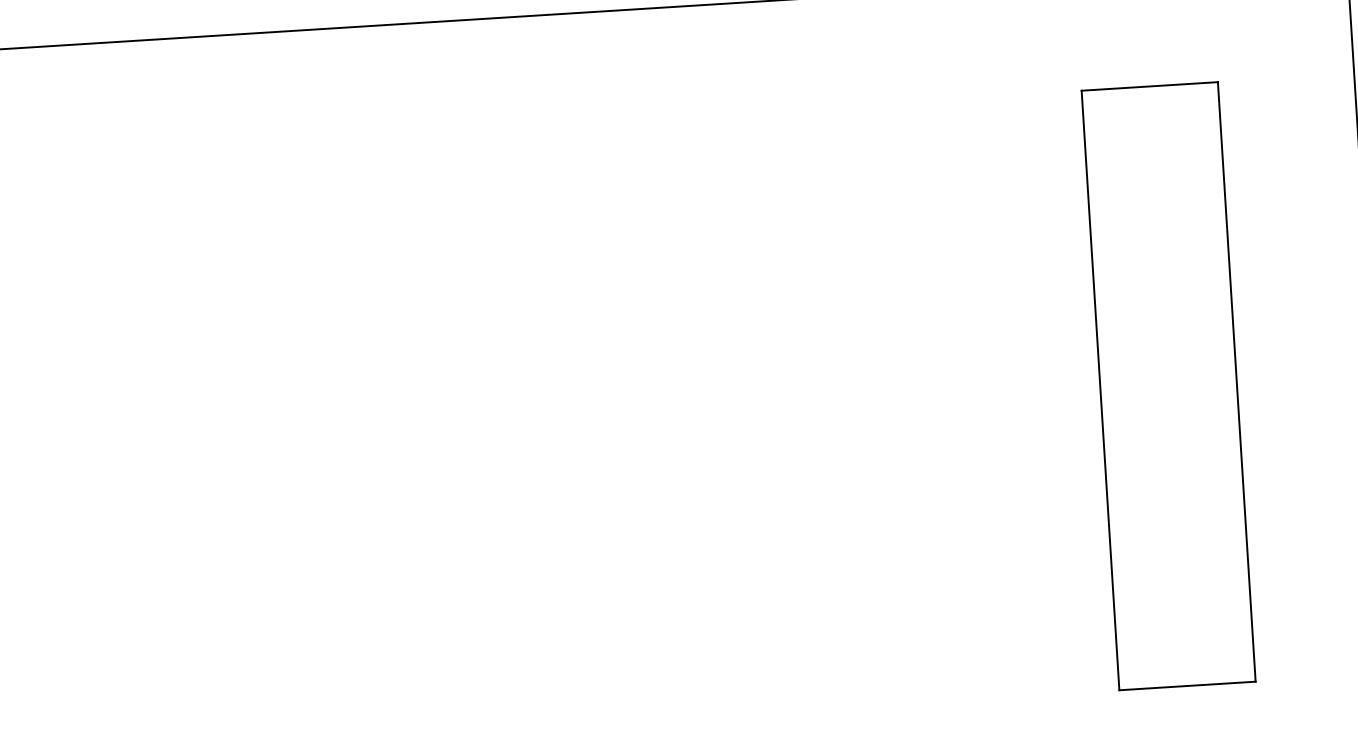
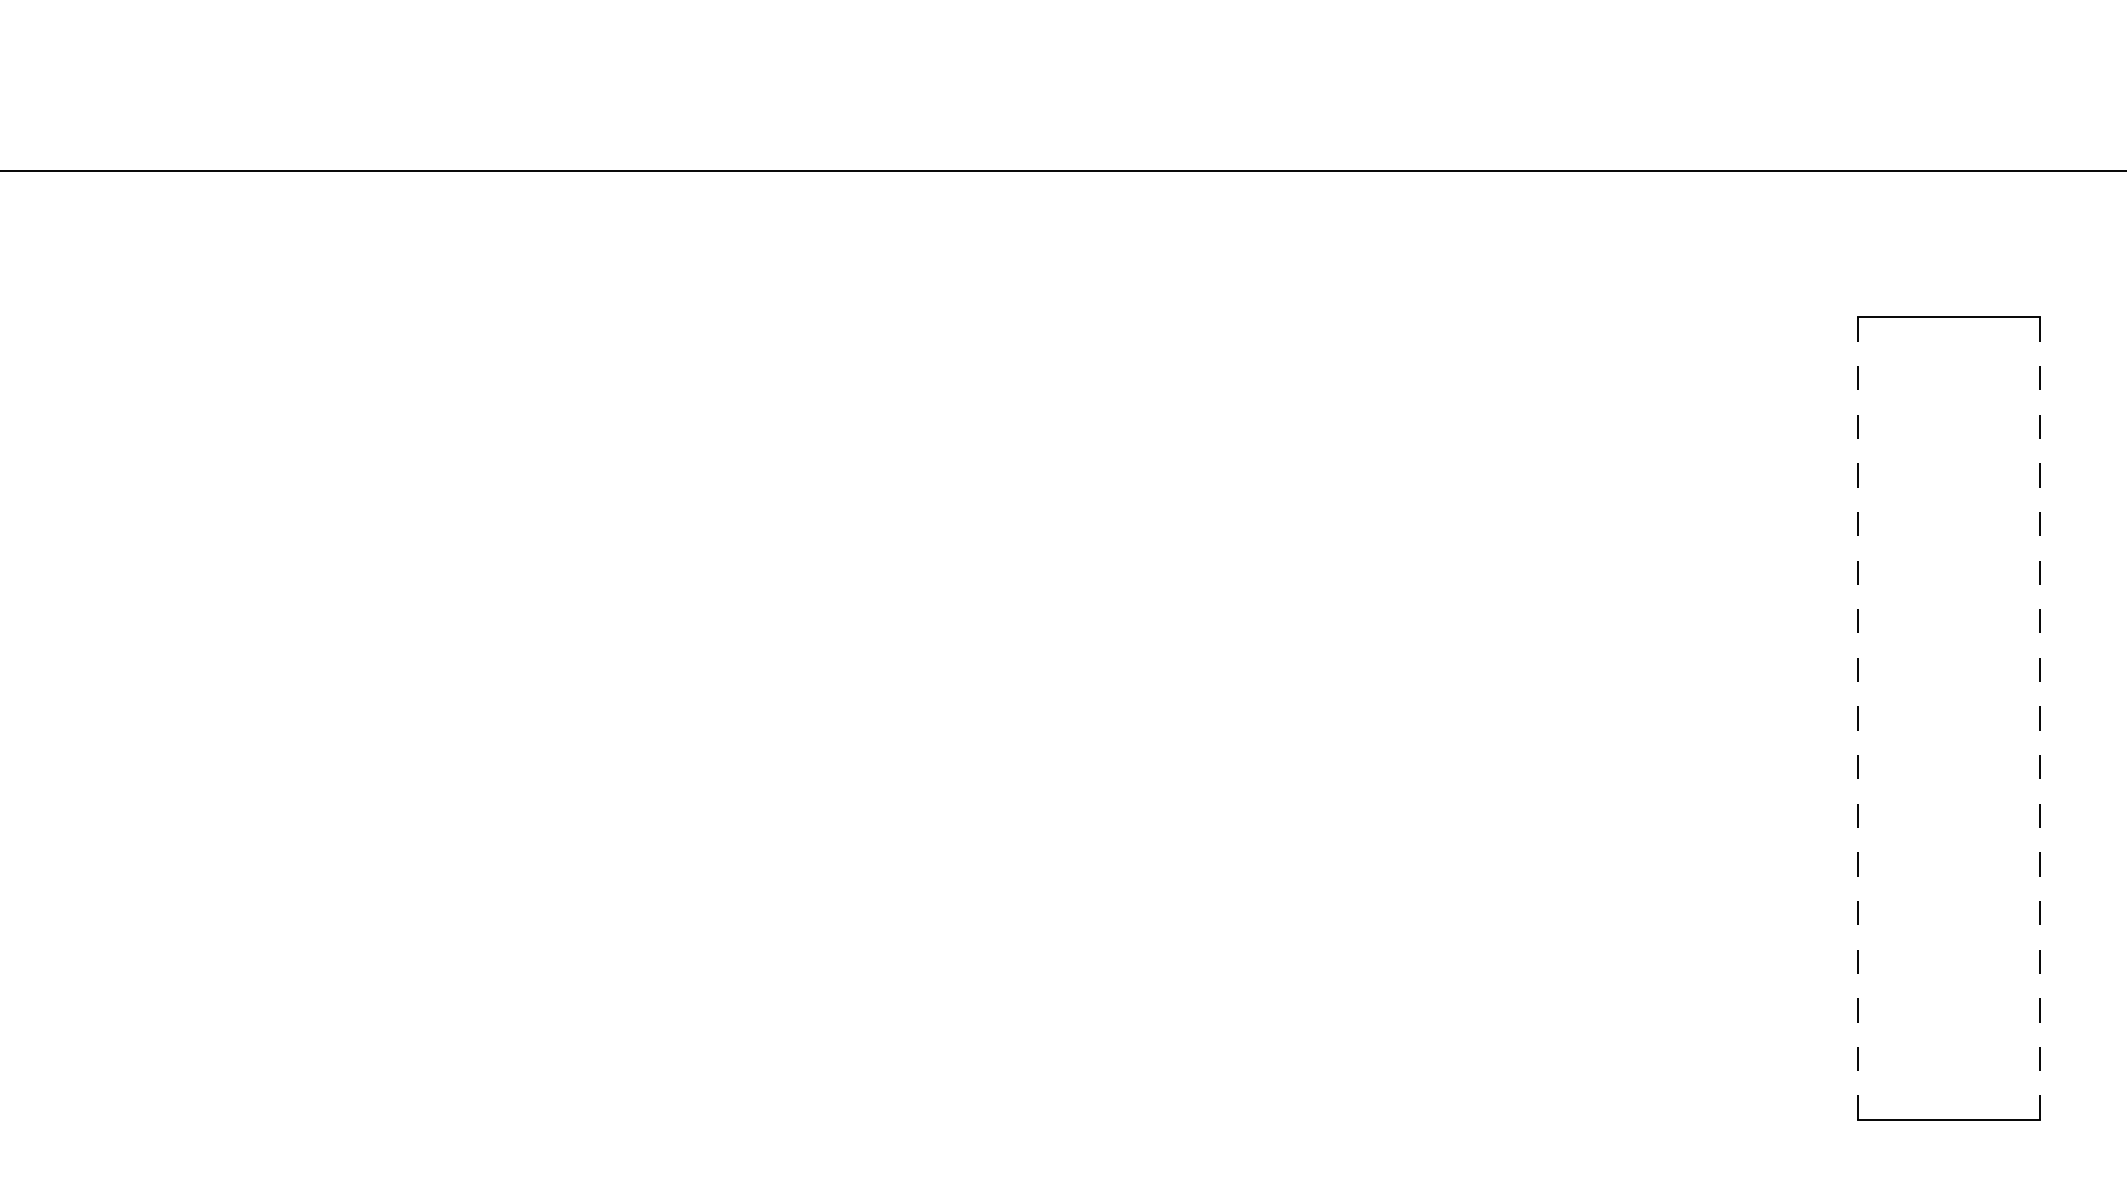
line: (1236, 382) -> (2040, 719), solid -> dashed
line: (1100, 390) -> (1858, 718), solid -> dashed

